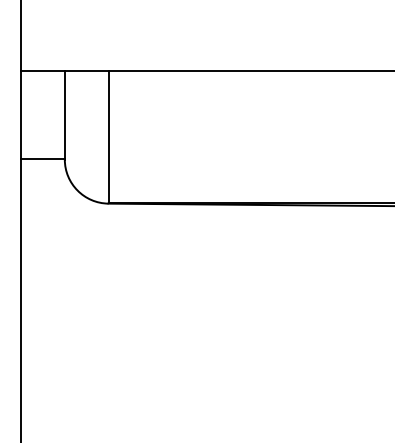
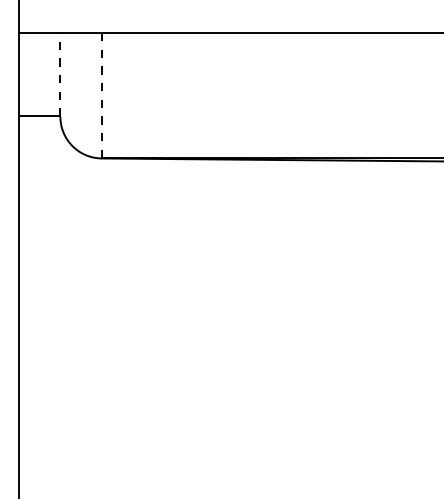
line: (64, 114) -> (60, 74), solid -> dashed
line: (108, 137) -> (101, 95), solid -> dashed

